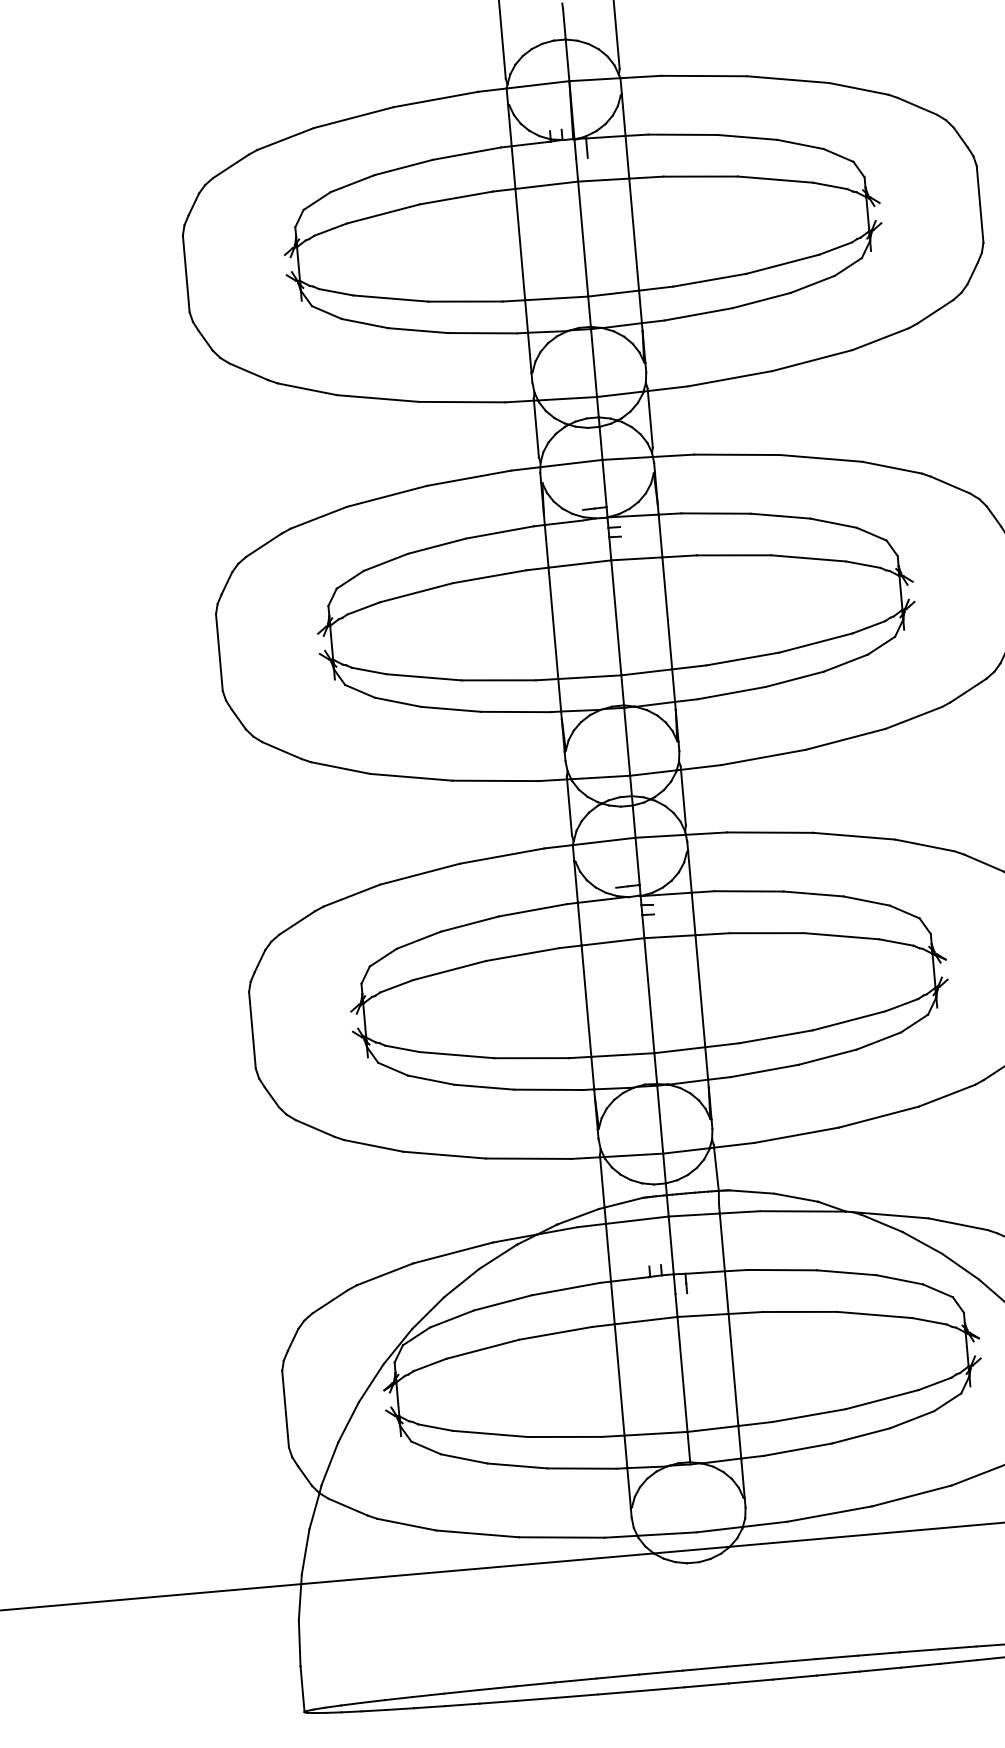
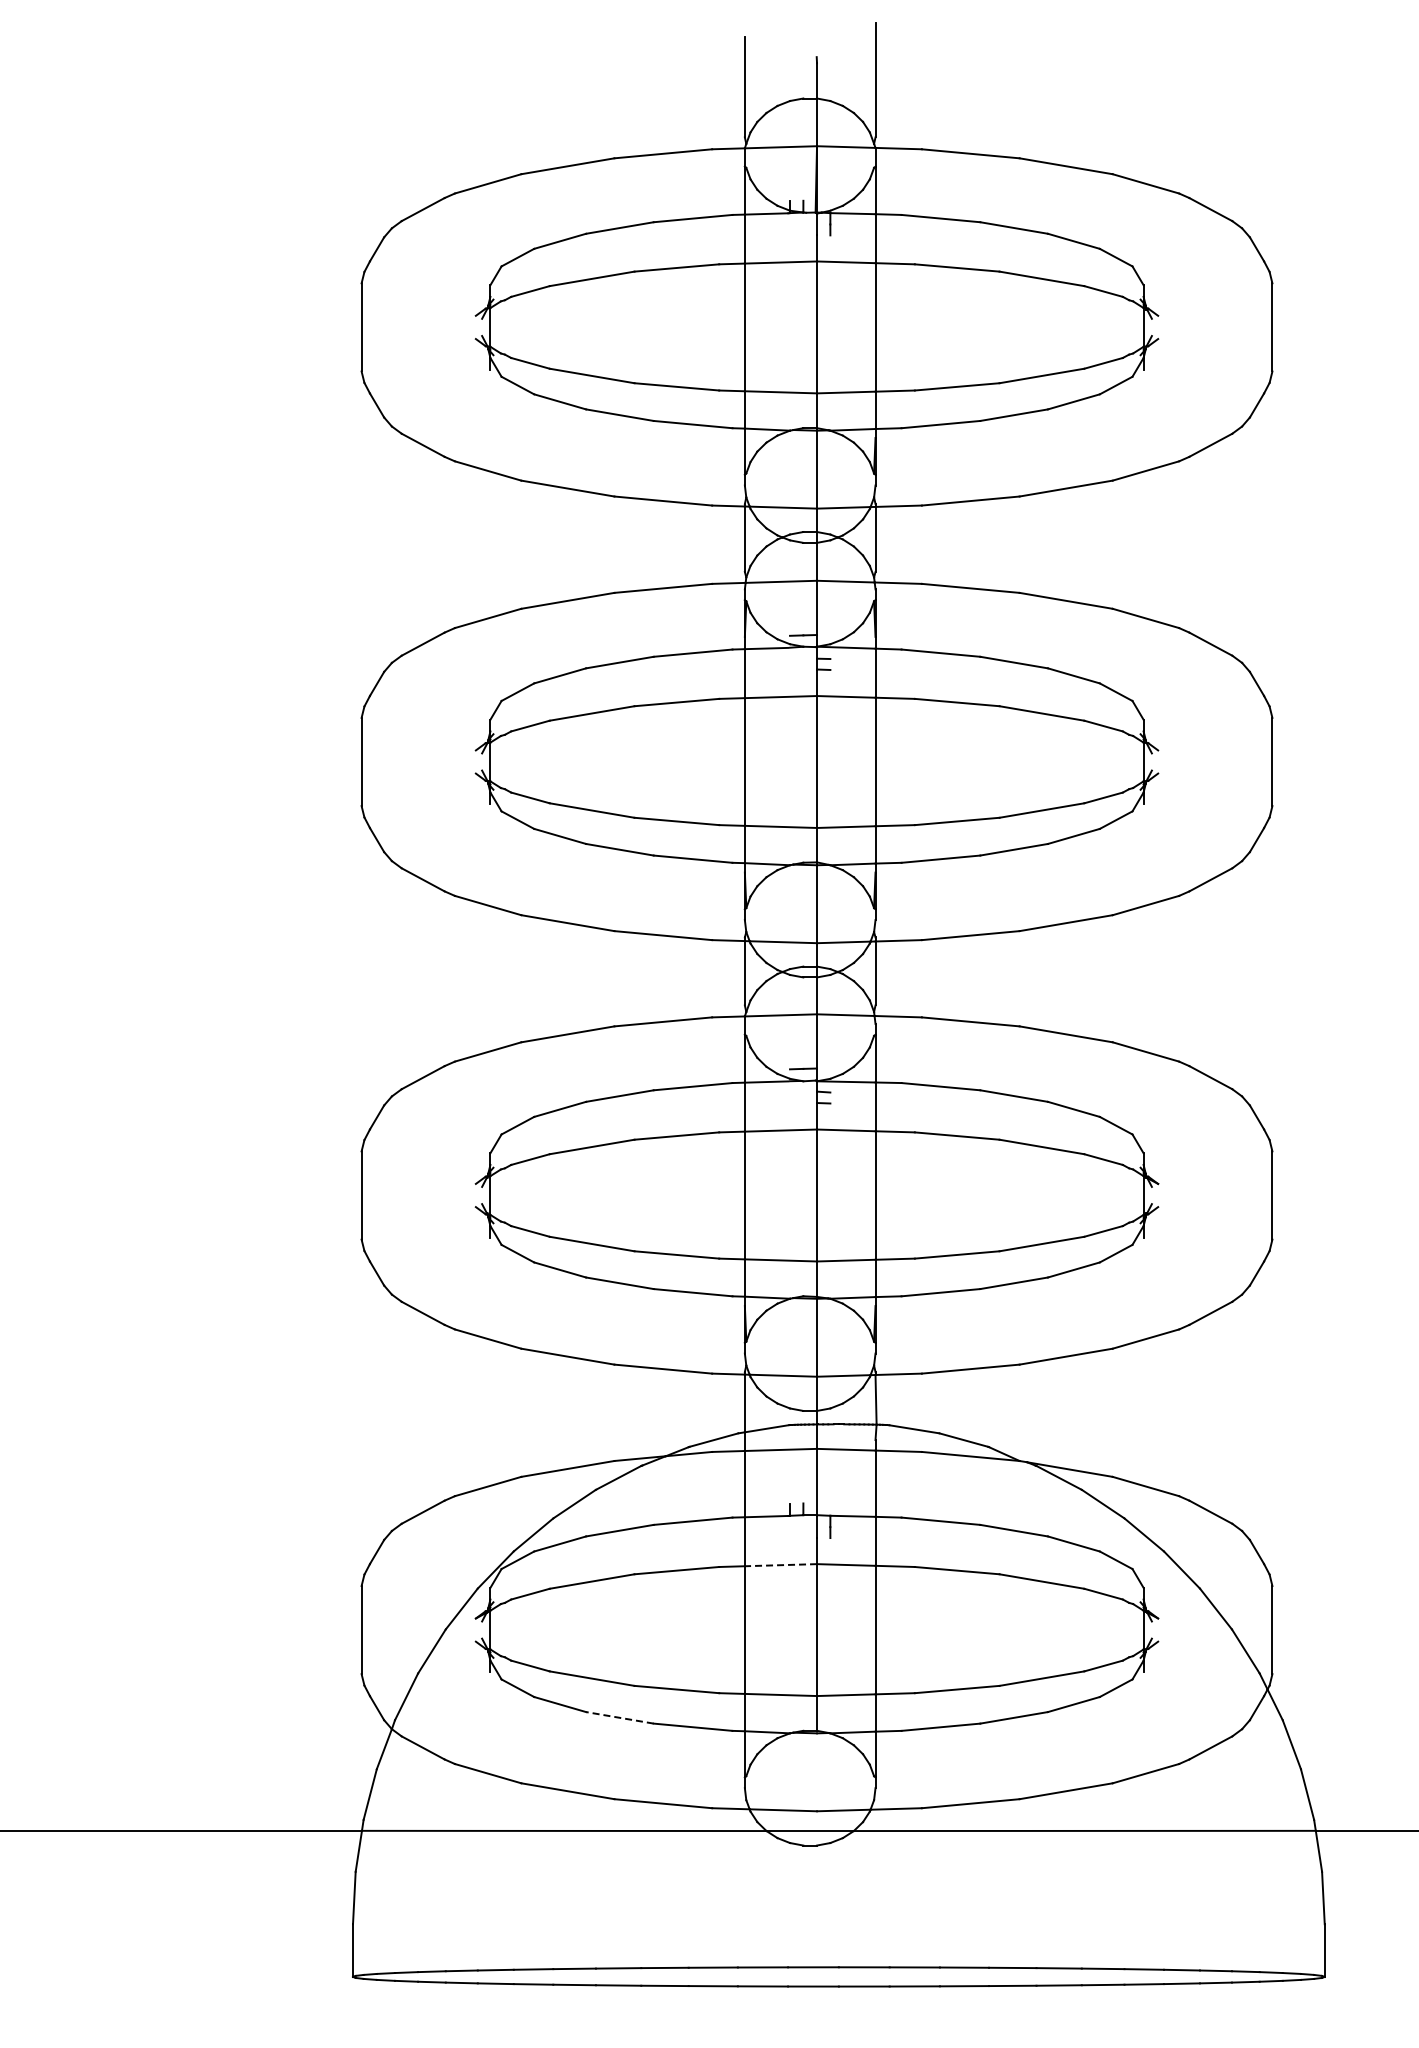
line: (645, 1320) -> (780, 1565), solid -> dashed
line: (517, 1465) -> (619, 1717), solid -> dashed

